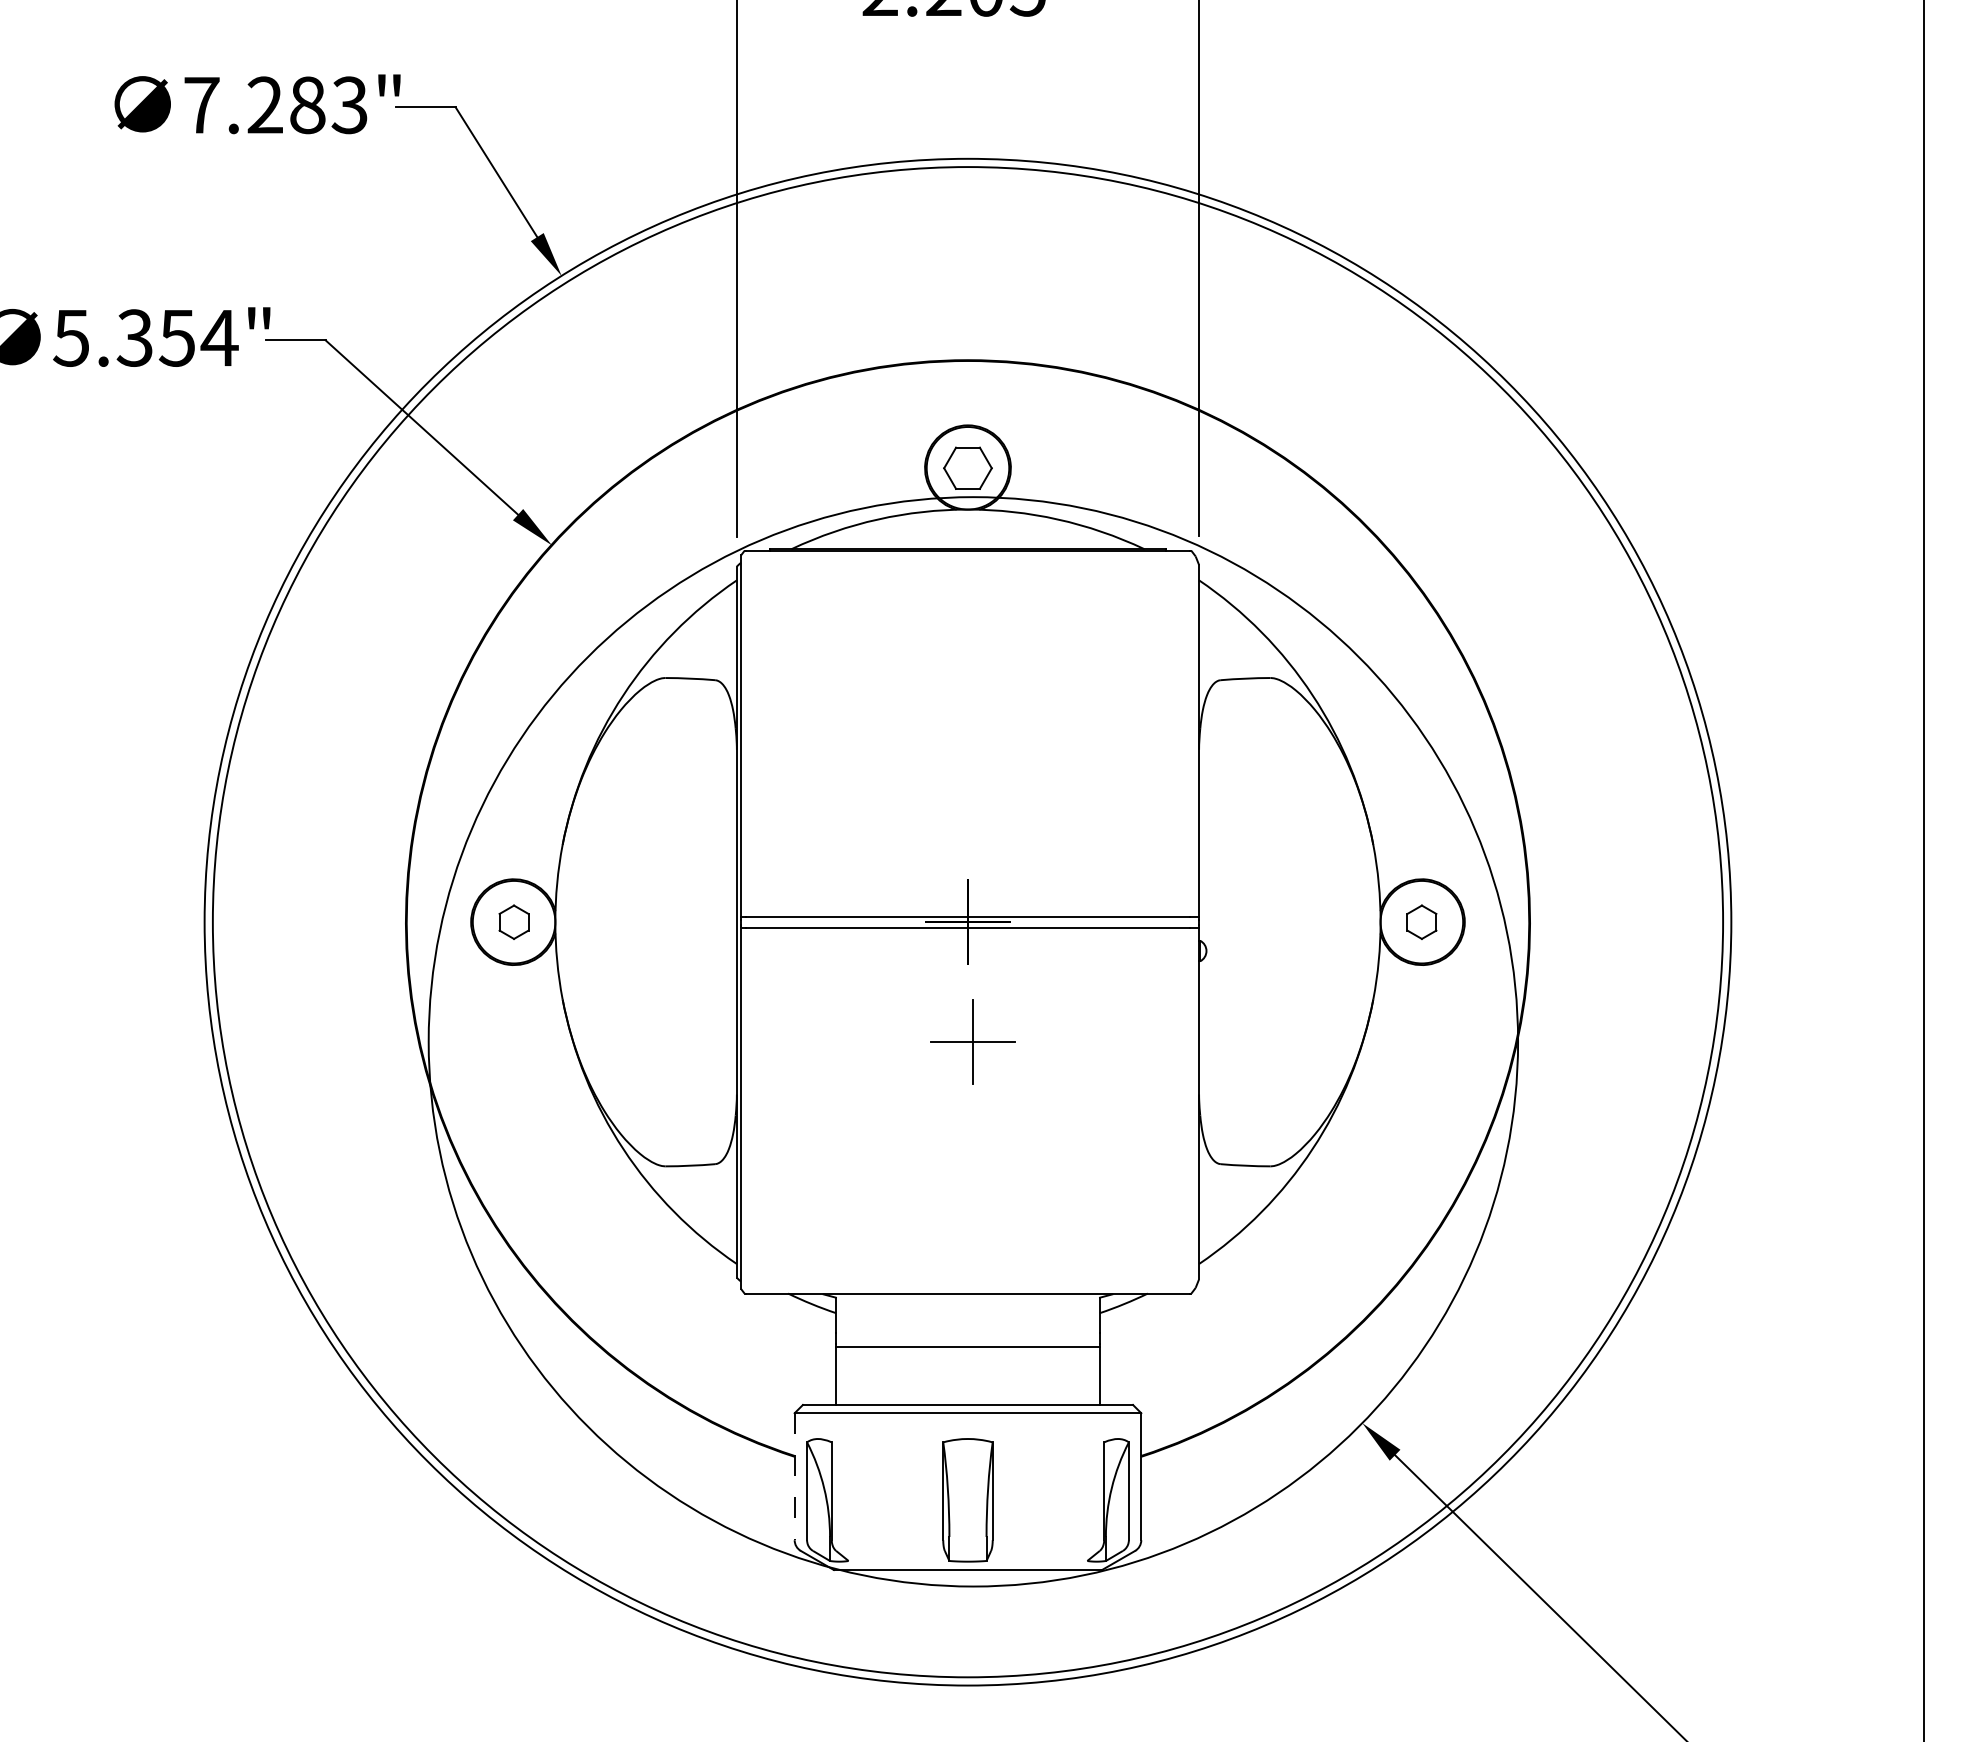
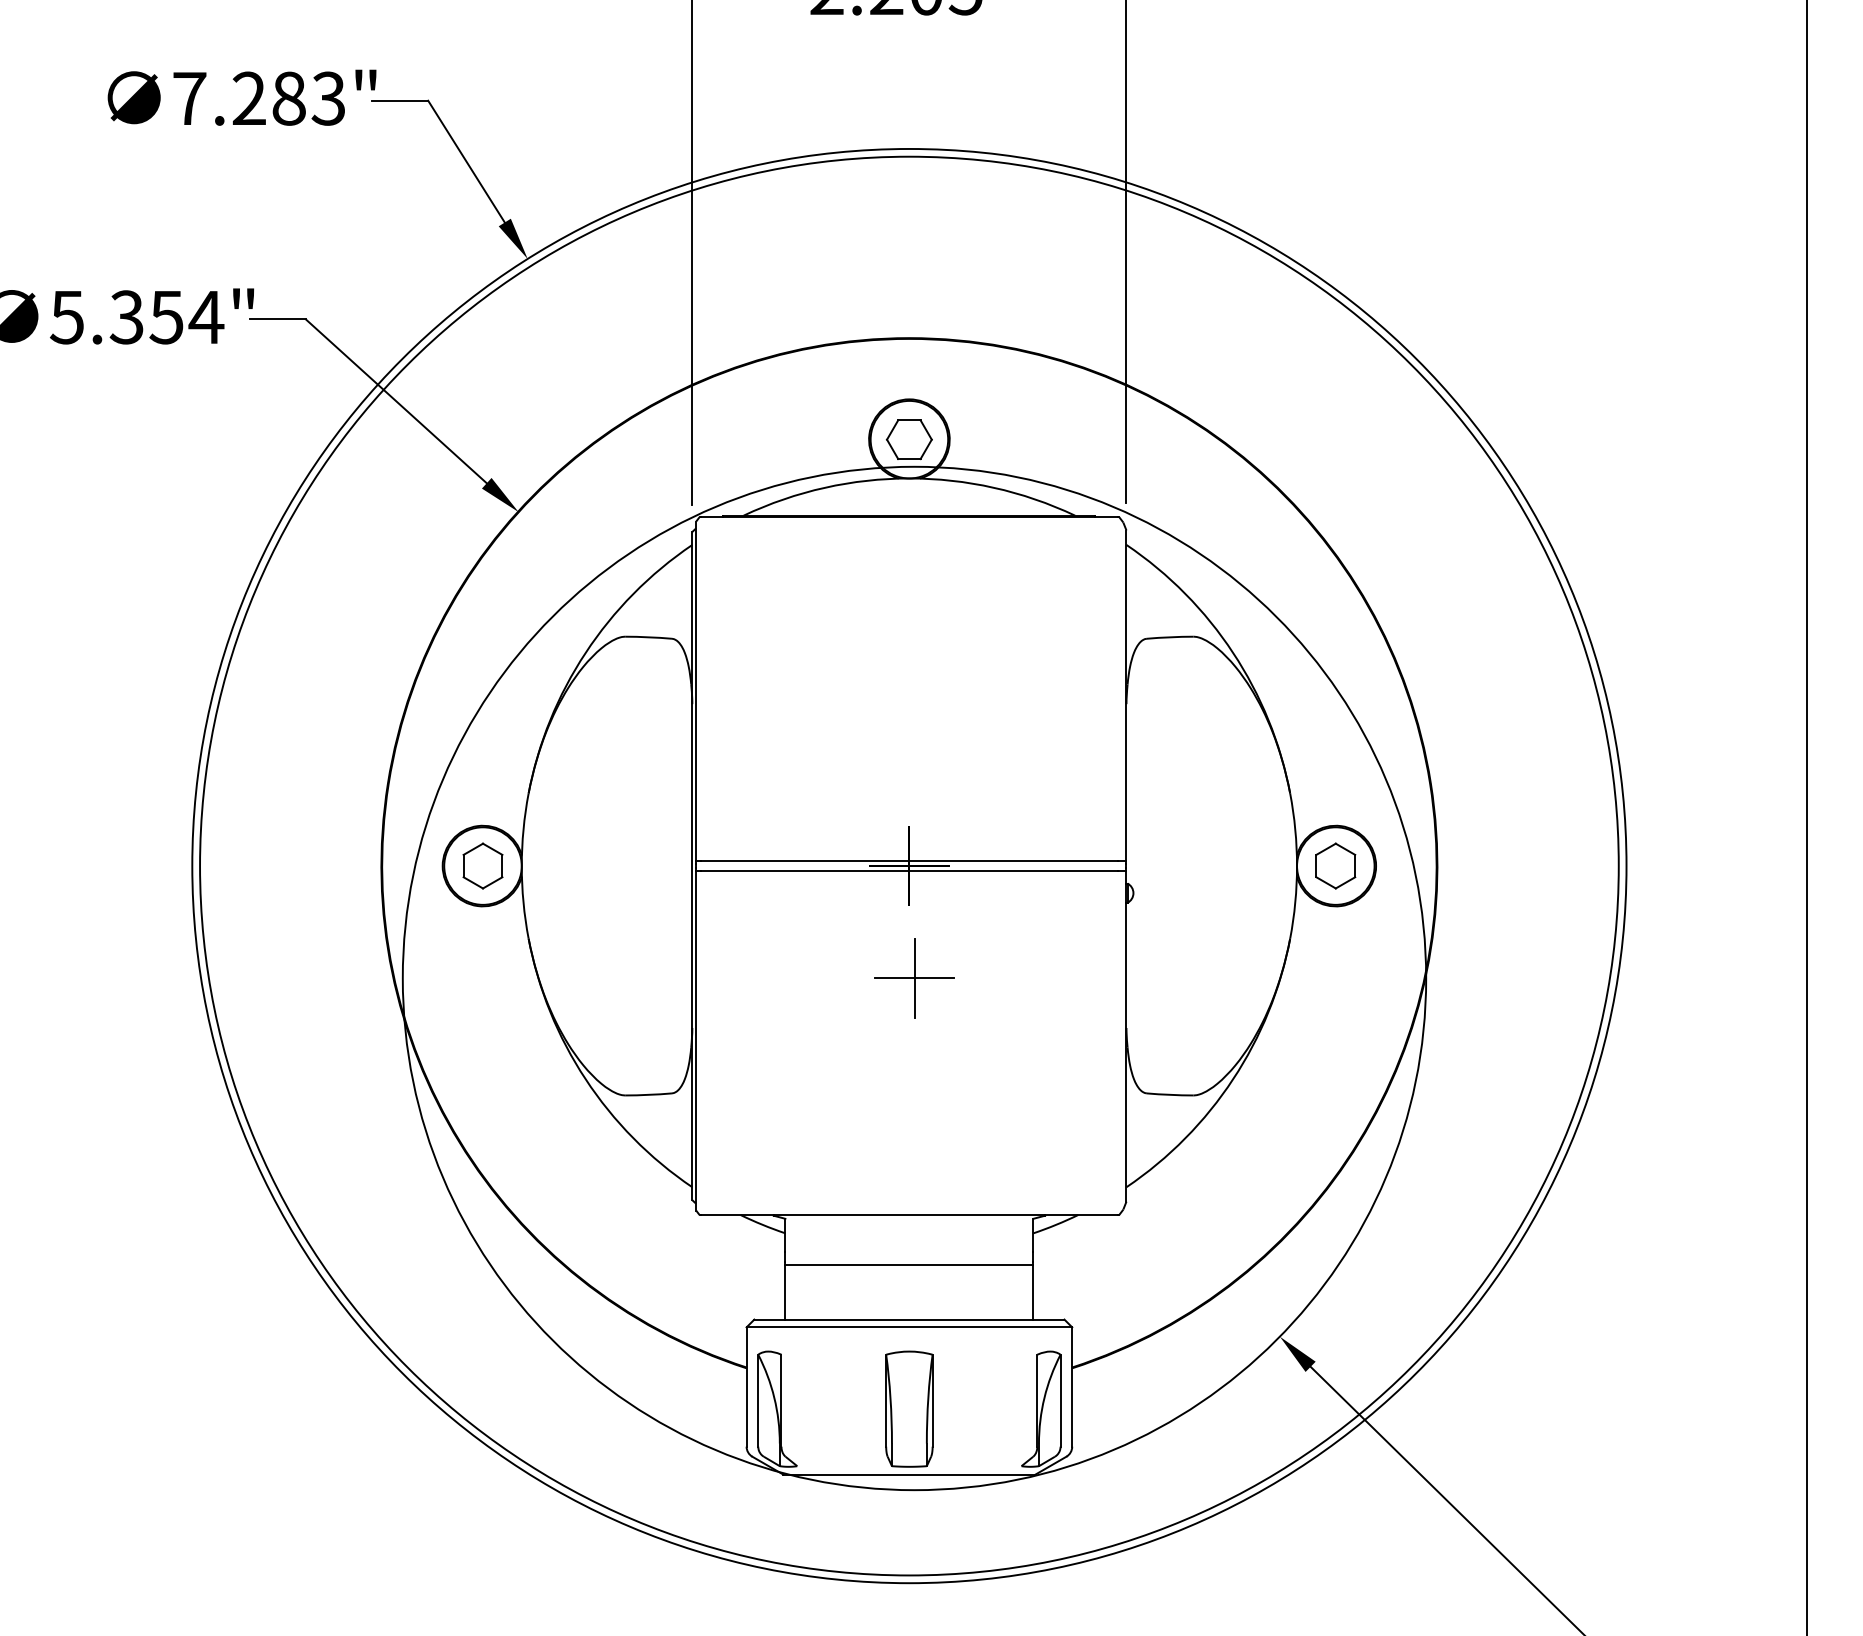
part: (513, 922) -> (482, 866), size x1.43
part: (1421, 922) -> (1335, 866), size x1.43
line: (794, 1476) -> (746, 1386), dashed -> solid

